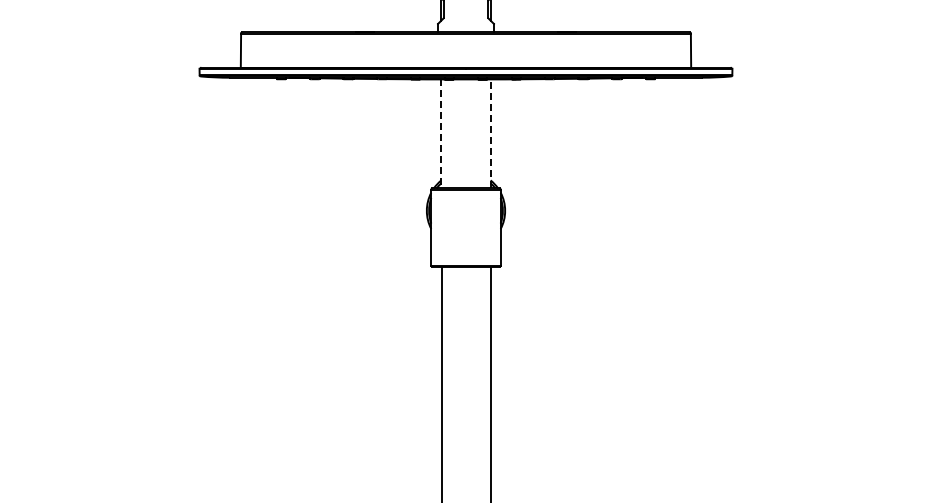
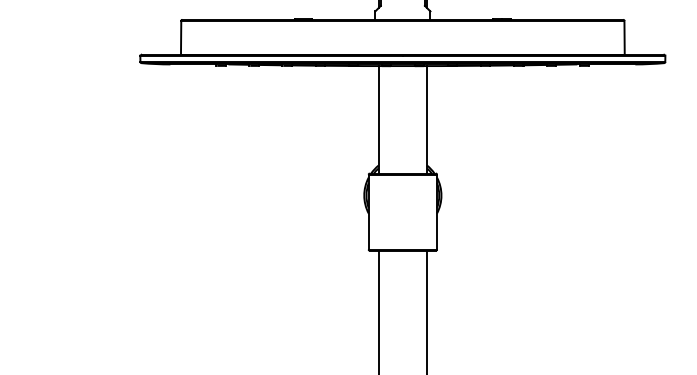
line: (441, 133) -> (378, 119), dashed -> solid
line: (490, 133) -> (427, 119), dashed -> solid

